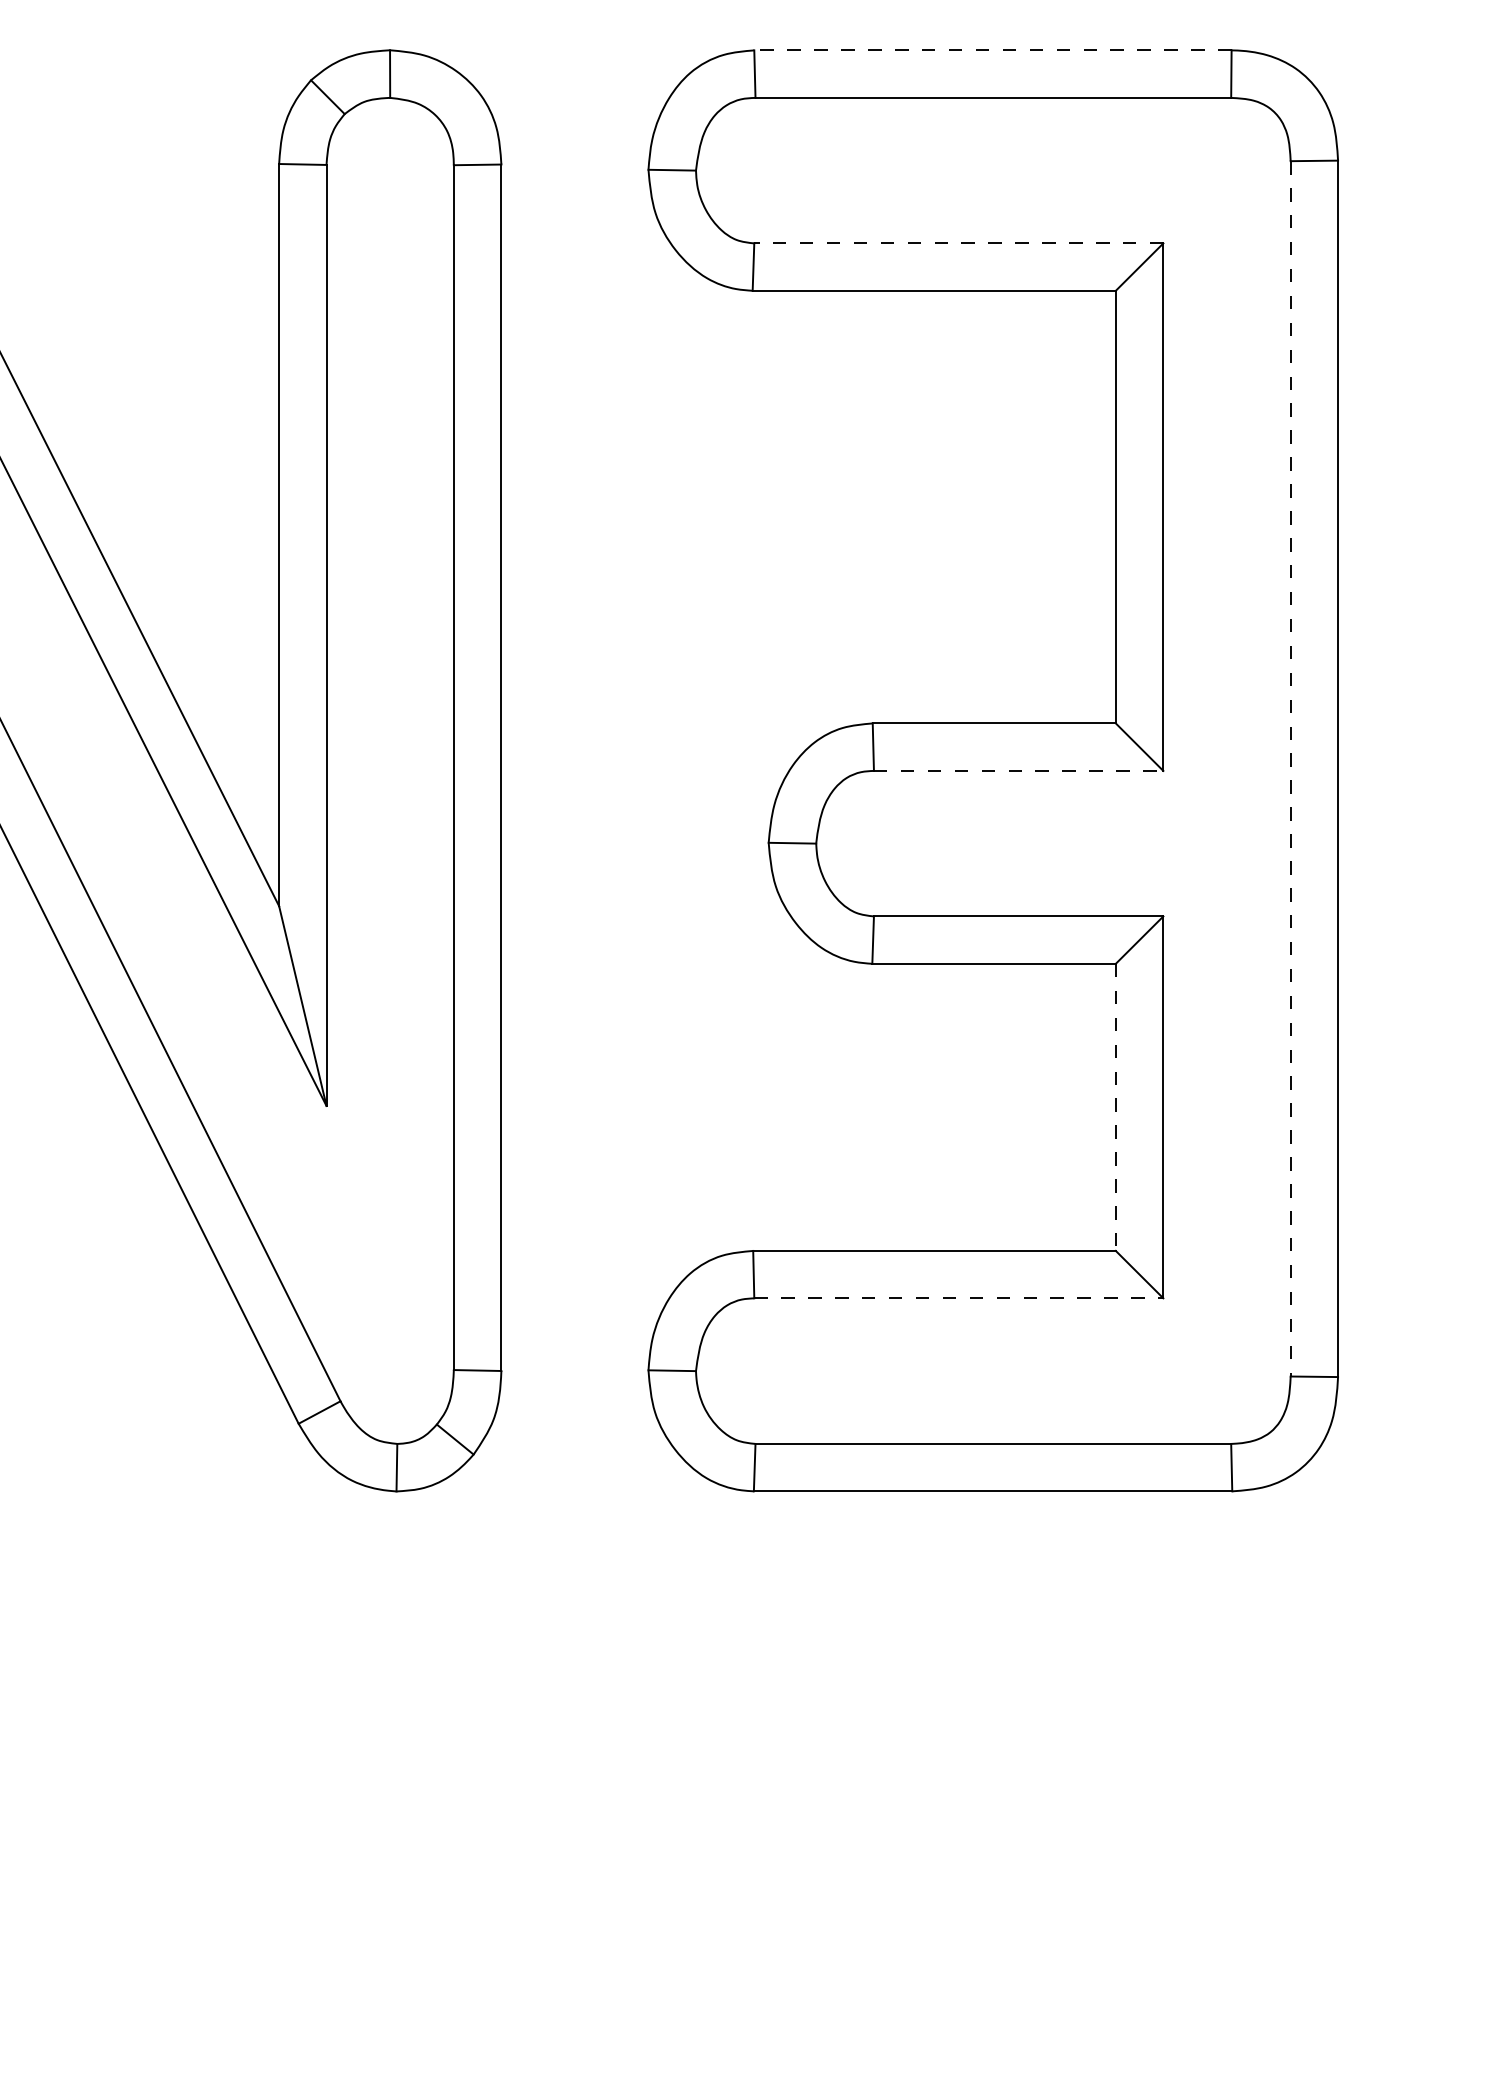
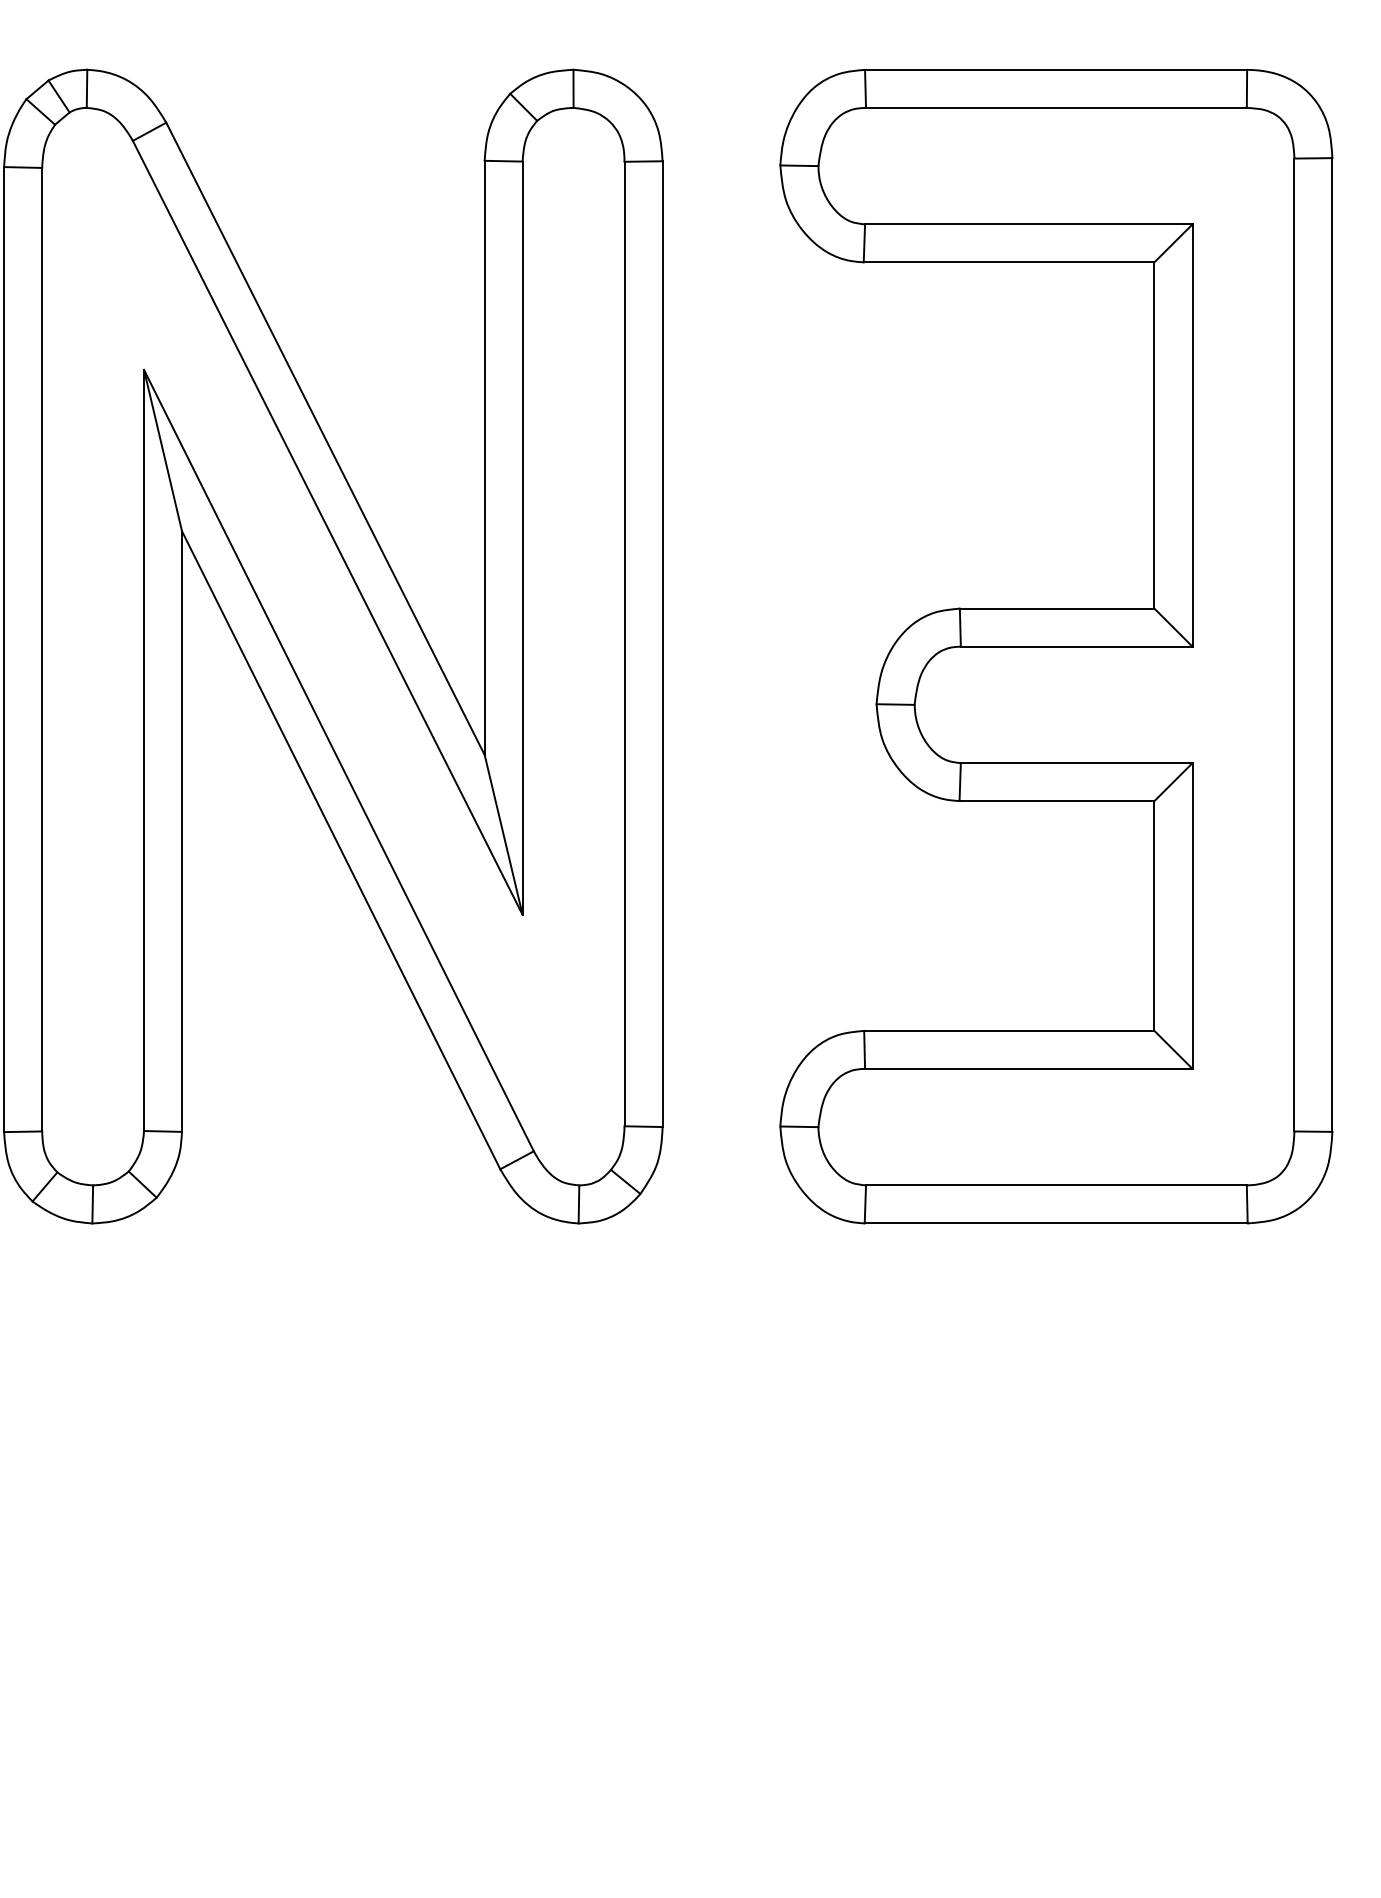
line: (992, 49) -> (1055, 69), dashed -> solid
line: (958, 243) -> (1028, 224), dashed -> solid
line: (1290, 769) -> (1294, 645), dashed -> solid
line: (1018, 770) -> (1076, 646), dashed -> solid
line: (1115, 1107) -> (1154, 916), dashed -> solid
line: (958, 1297) -> (1028, 1068), dashed -> solid

